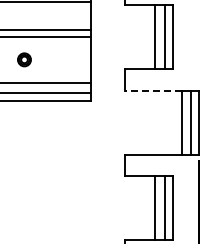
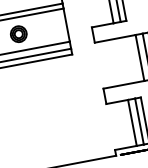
part: (24, 59) -> (18, 33), size x1.67
line: (152, 90) -> (114, 38), dashed -> solid

